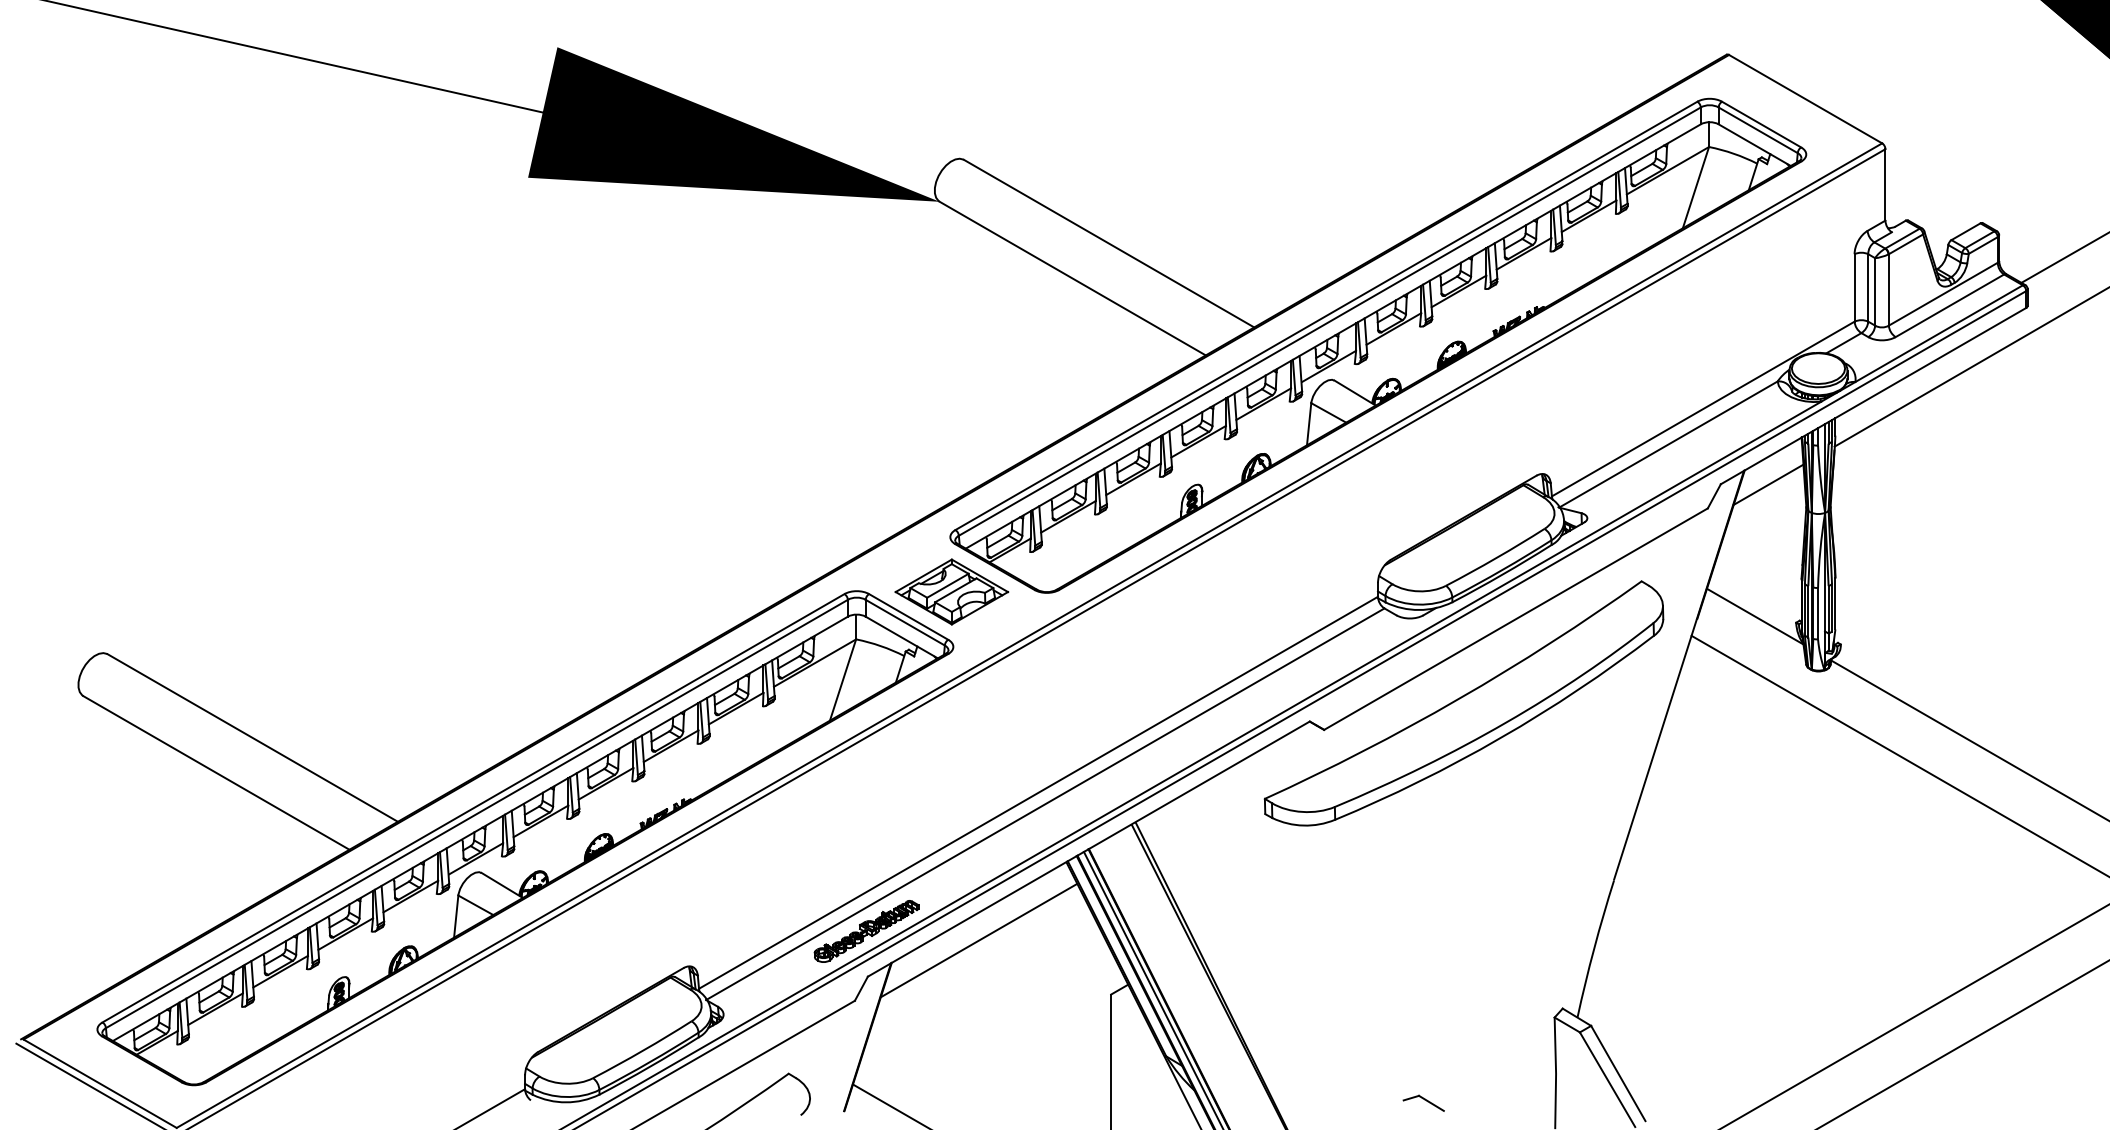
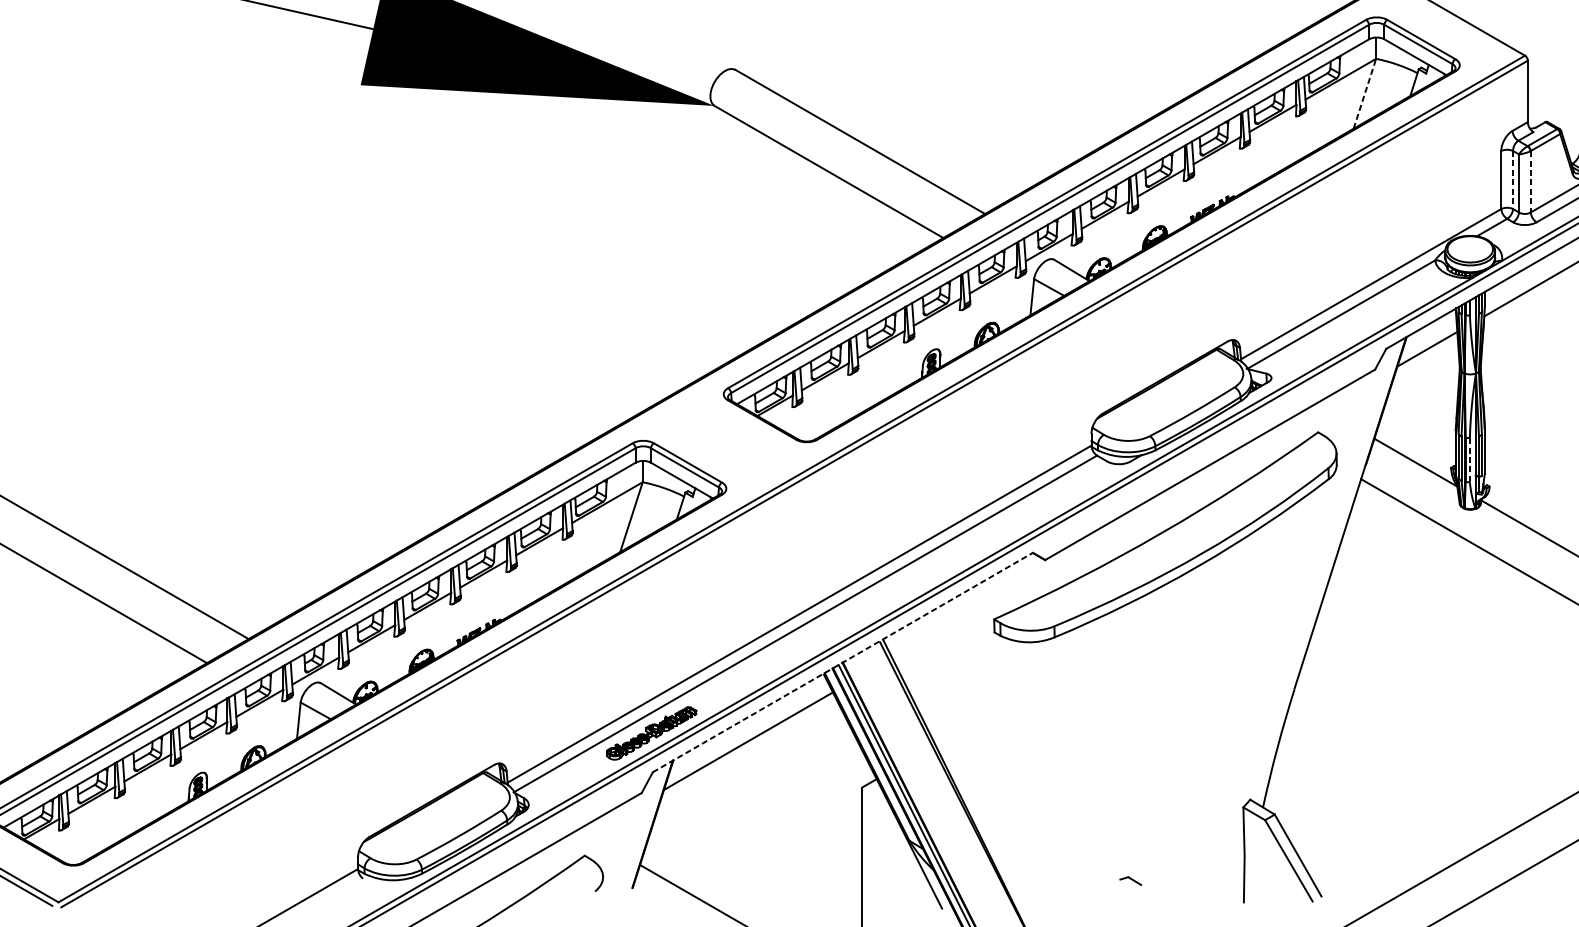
line: (1695, 187) -> (1364, 93), solid -> dashed
line: (1868, 287) -> (1513, 179), solid -> dashed
line: (1888, 289) -> (1530, 181), solid -> dashed
part: (951, 591) -> (724, 441), removed
line: (1818, 613) -> (1470, 459), solid -> dashed
line: (1089, 848) -> (843, 662), solid -> dashed
part: (1423, 1102) -> (1130, 880), size x0.6

